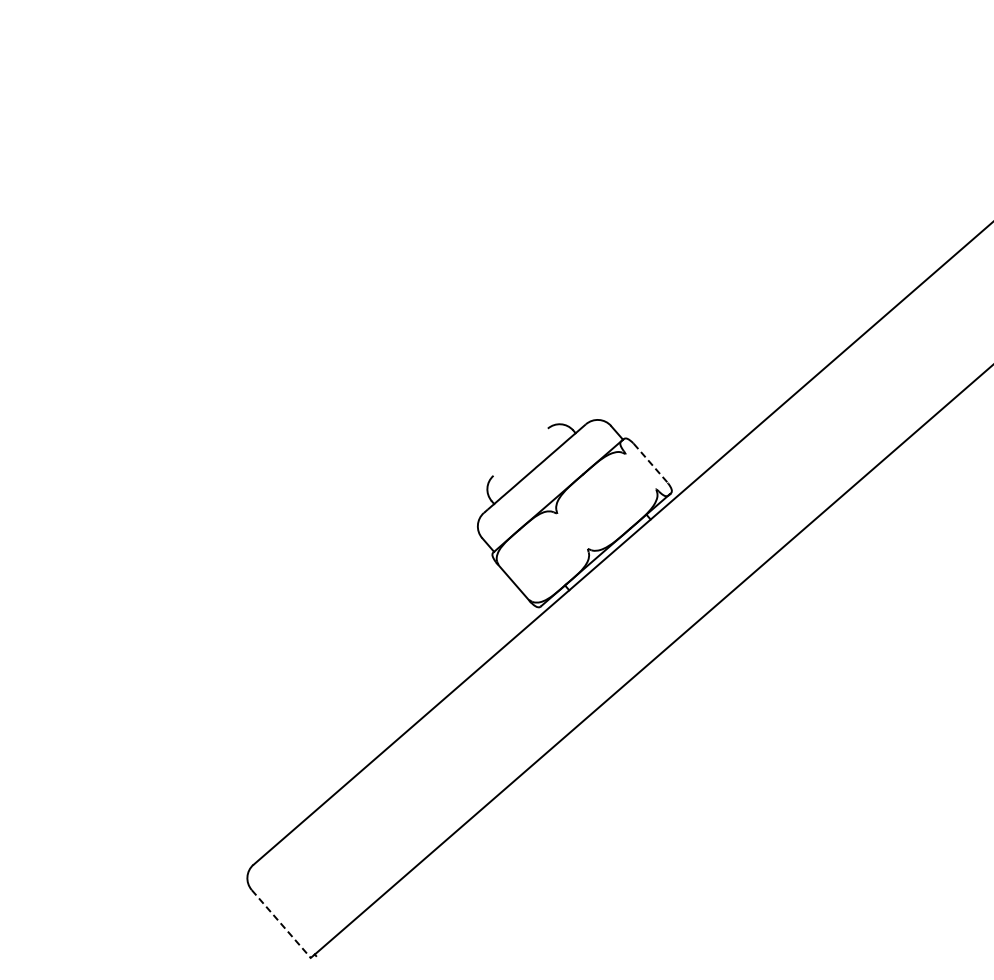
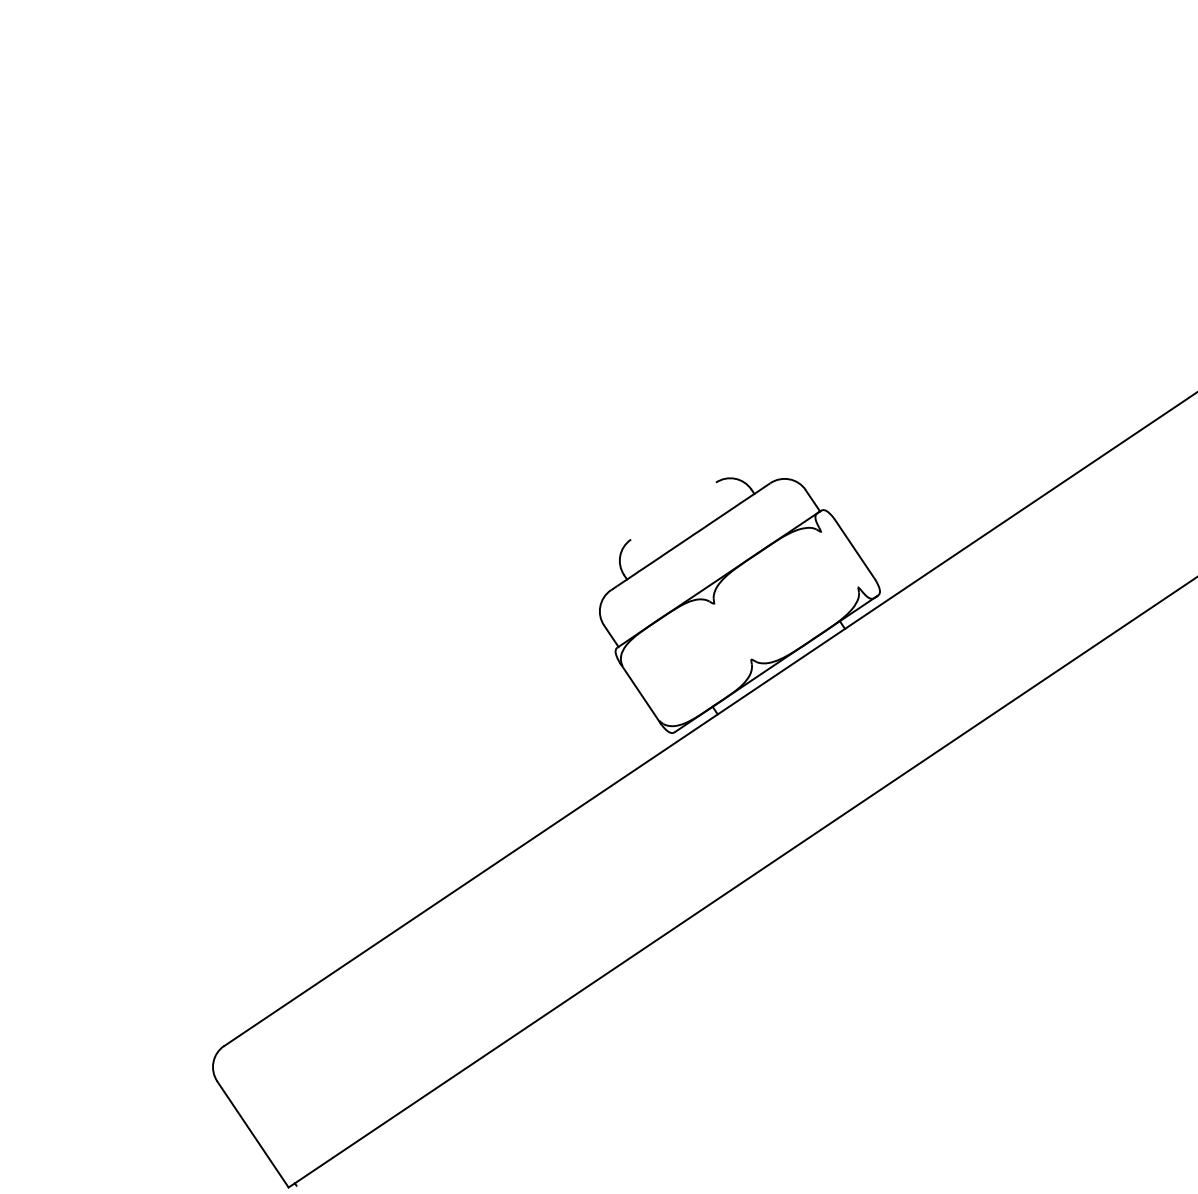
line: (650, 463) -> (854, 549), dashed -> solid
line: (281, 924) -> (253, 1135), dashed -> solid

